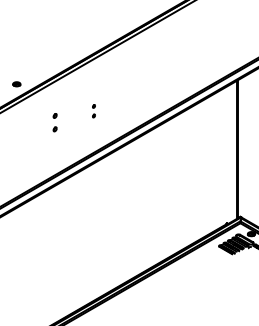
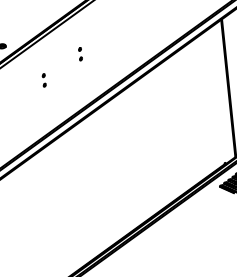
part: (93, 111) -> (80, 54), moved
part: (55, 122) -> (44, 80), size x0.71

